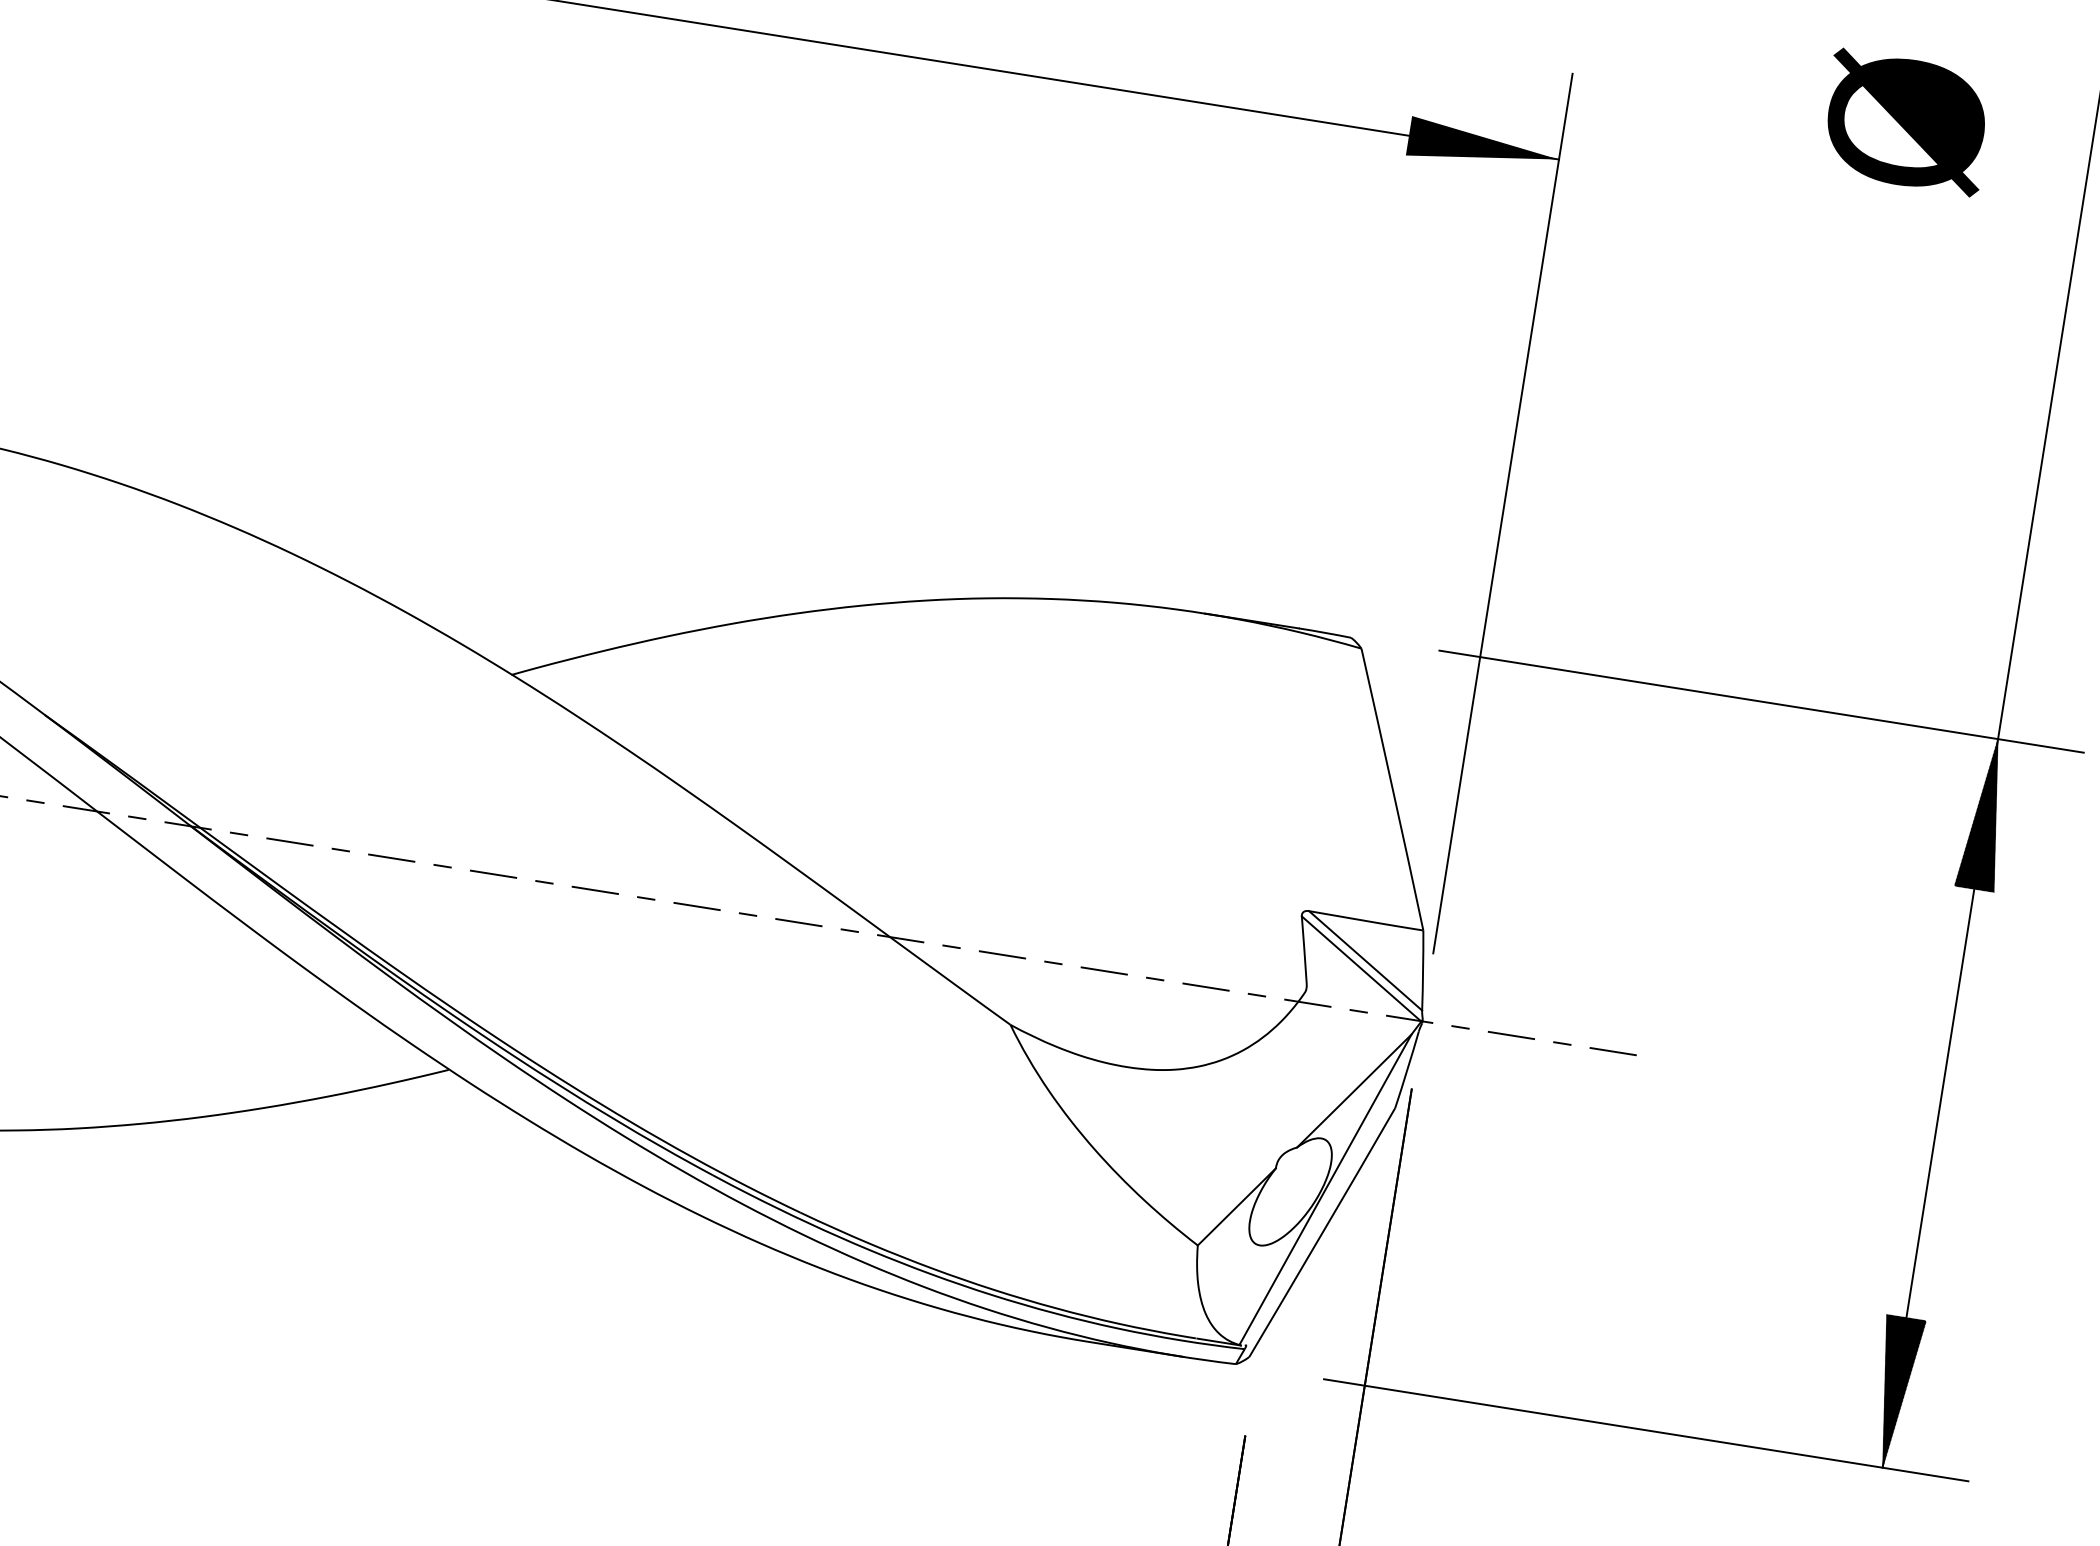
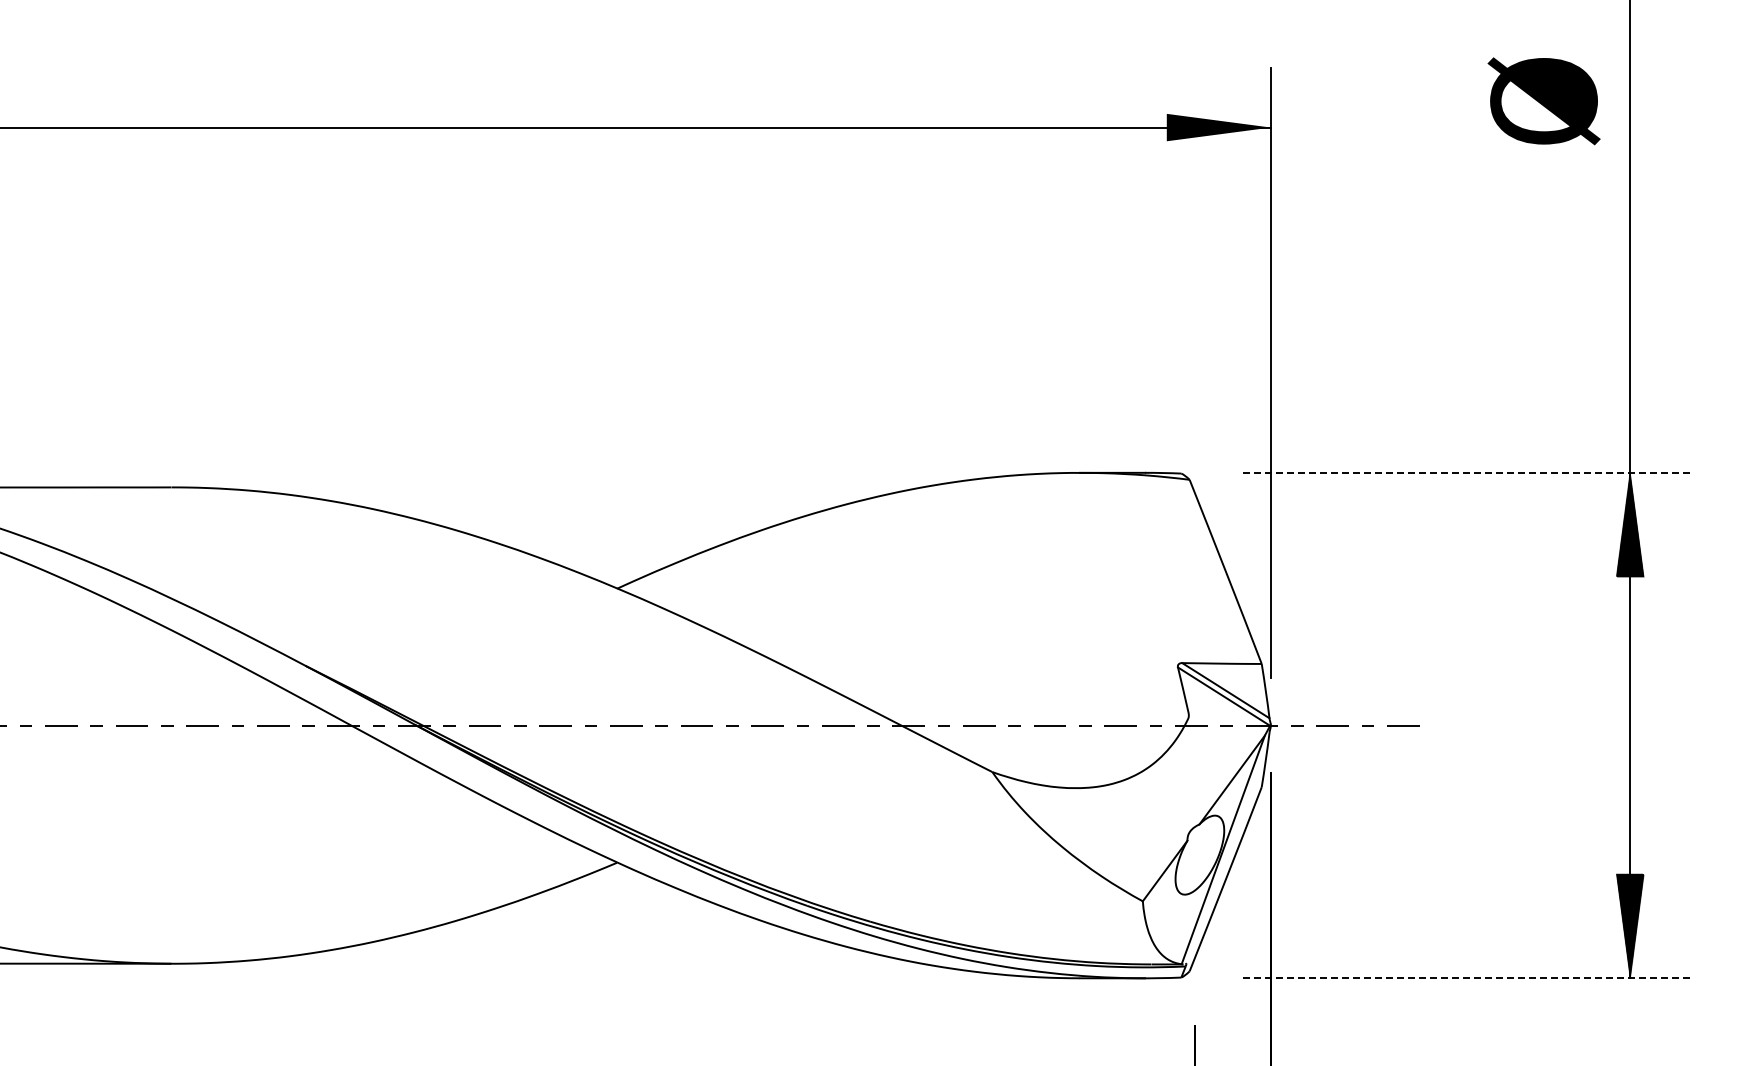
text: (1905, 122) -> (1543, 101), moved
line: (1762, 701) -> (1466, 472), solid -> dashed
line: (1646, 1430) -> (1466, 978), solid -> dashed

